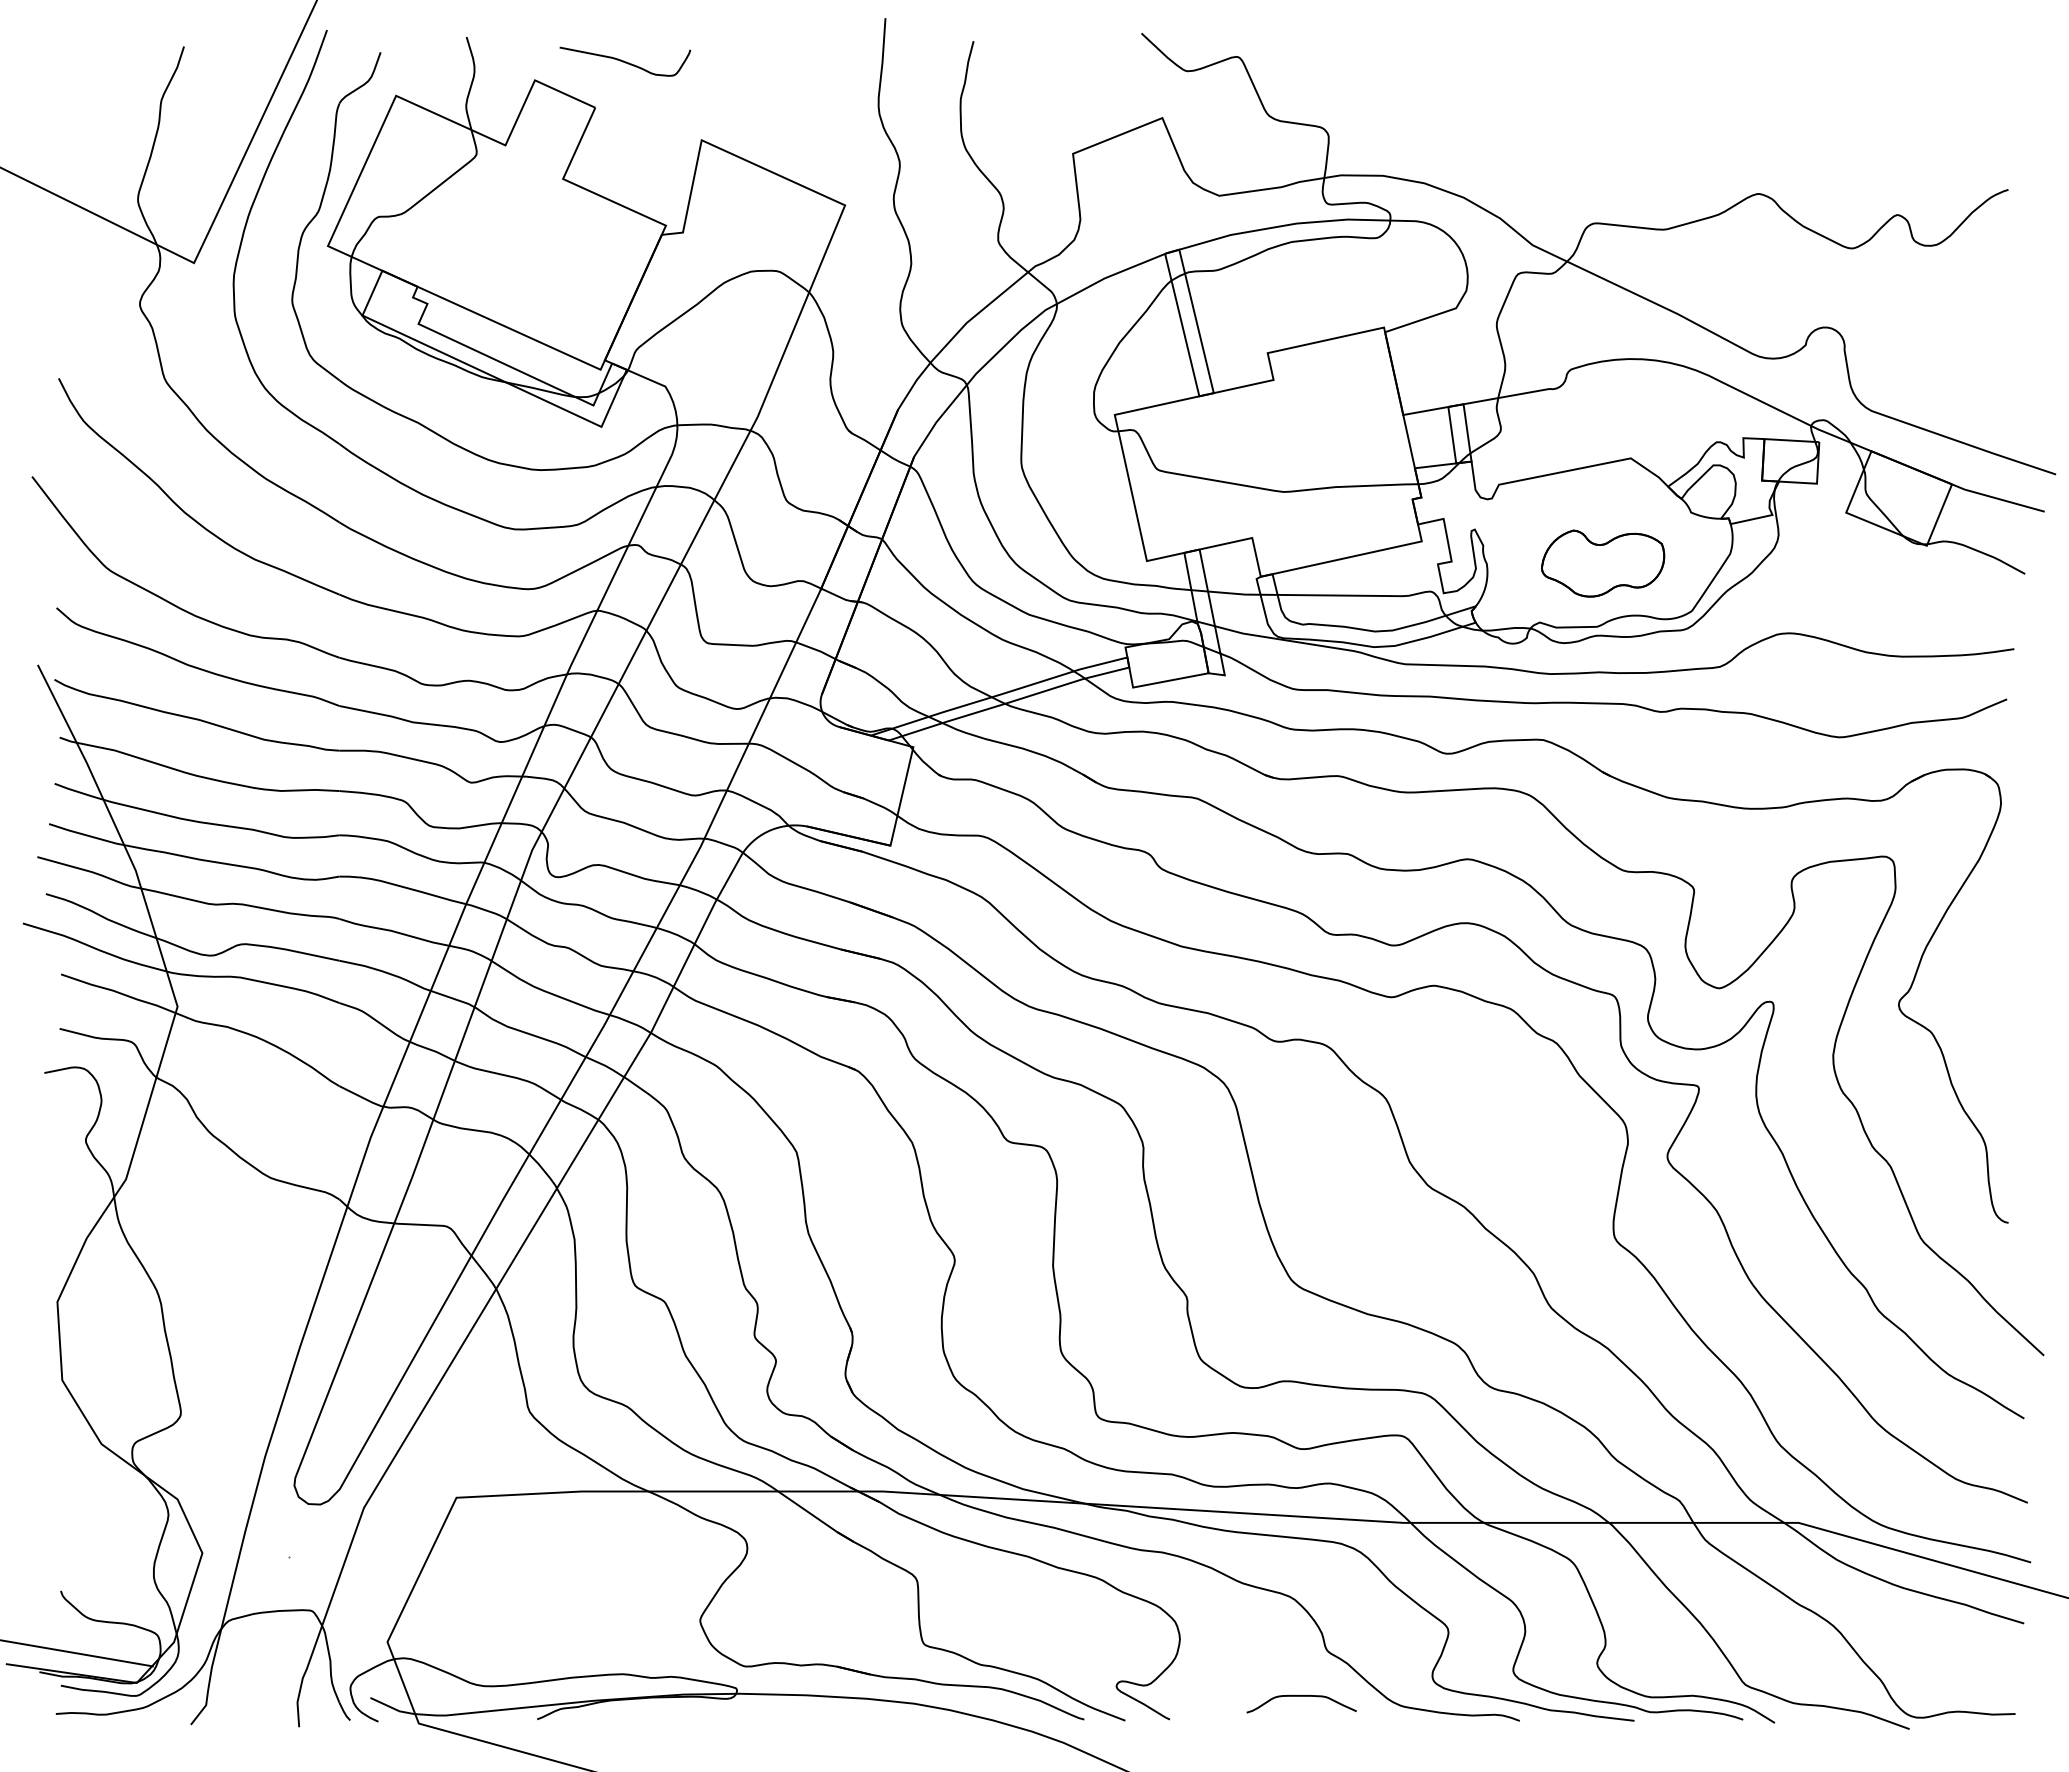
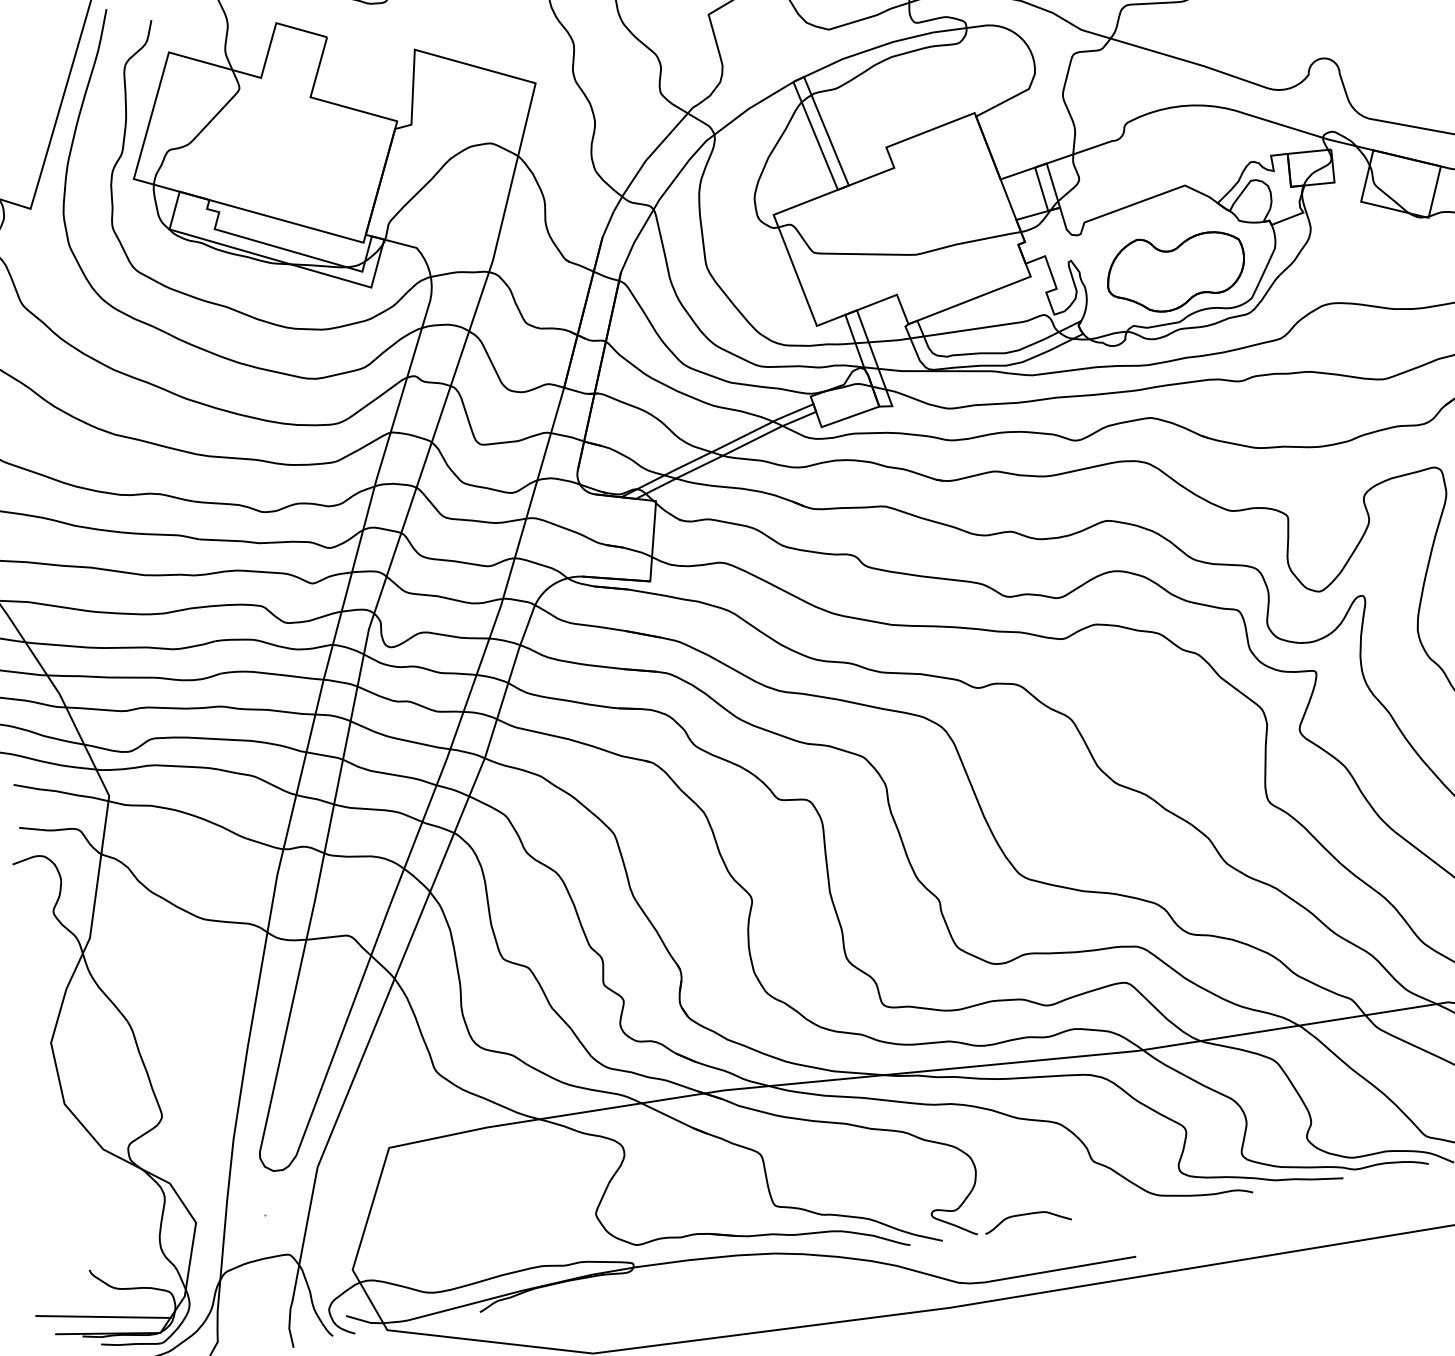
part: (1602, 563) -> (1175, 271), size x1.43
curve: (1301, 1696) -> (1026, 1214), moved

